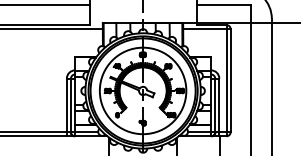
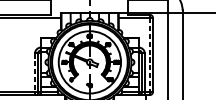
line: (226, 81) -> (149, 55), solid -> dashed
line: (66, 105) -> (34, 72), solid -> dashed

